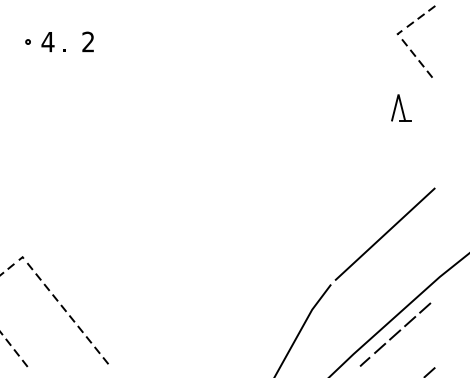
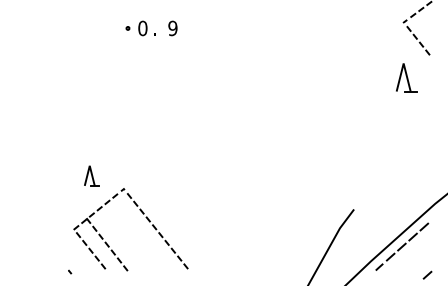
text: (47, 42) -> (142, 28), 4 -> 0
text: (87, 42) -> (172, 28), 2 -> 9
part: (401, 107) -> (406, 77), size x1.4
line: (385, 233) -> (394, 171), removed

